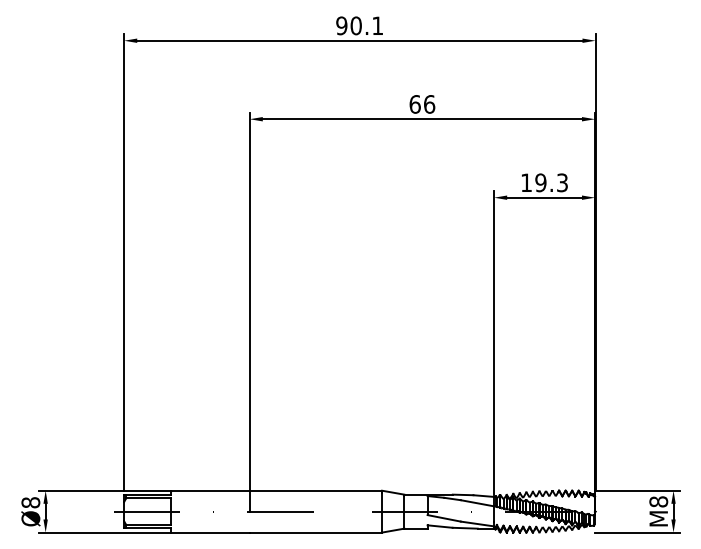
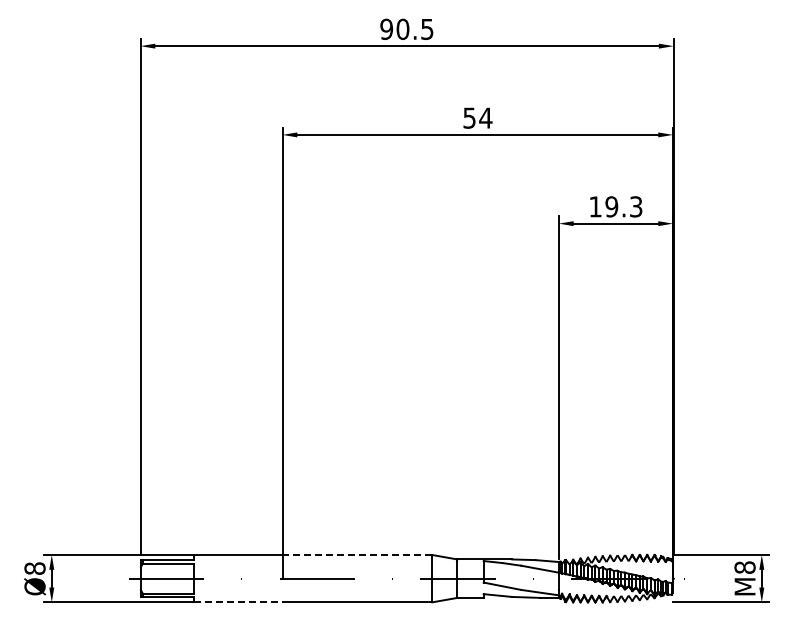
text: (377, 26) -> (427, 29), 90.1 -> 90.5
text: (422, 103) -> (477, 117), 66 -> 54
line: (316, 491) -> (357, 555), solid -> dashed
line: (210, 532) -> (238, 602), solid -> dashed

